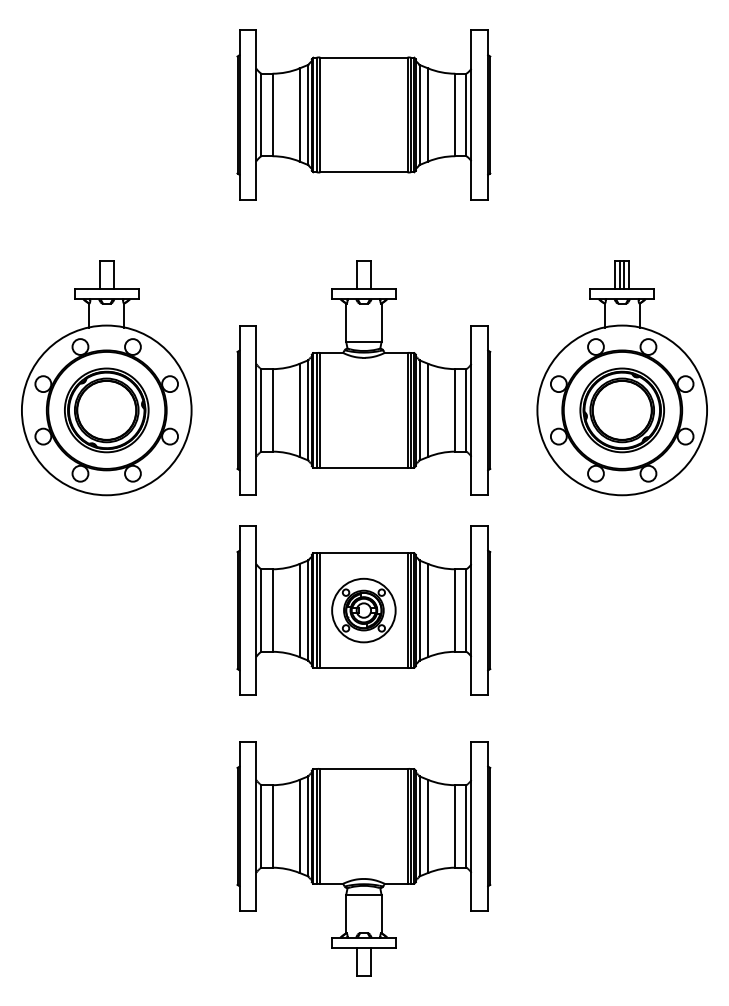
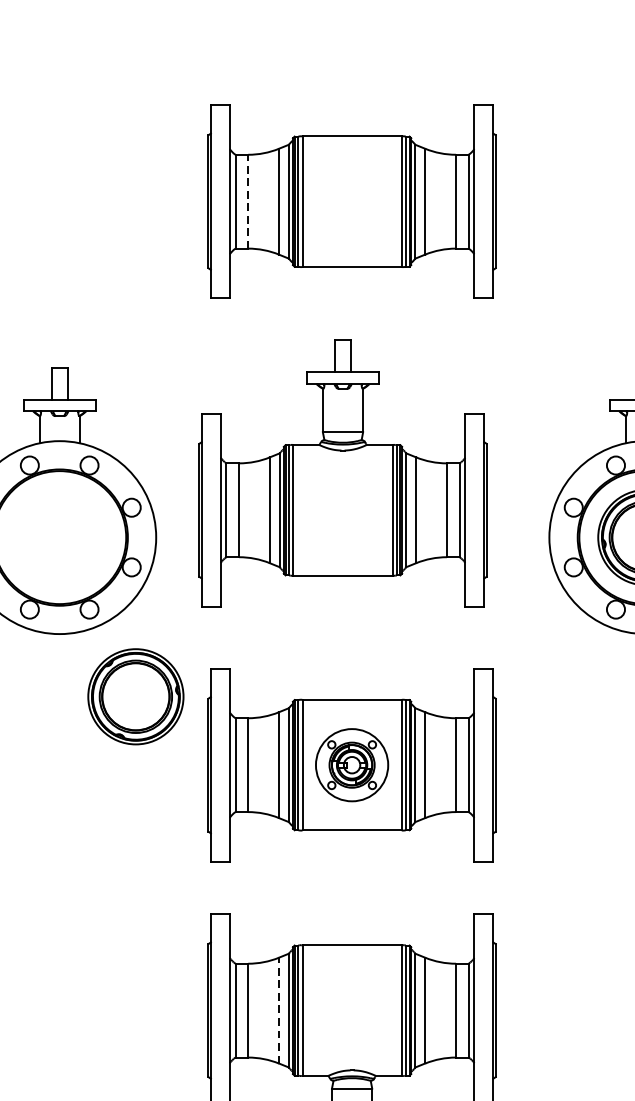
line: (272, 114) -> (248, 201), solid -> dashed
part: (363, 377) -> (342, 472), moved
part: (106, 410) -> (135, 696), moved
line: (299, 826) -> (278, 1010), solid -> dashed

